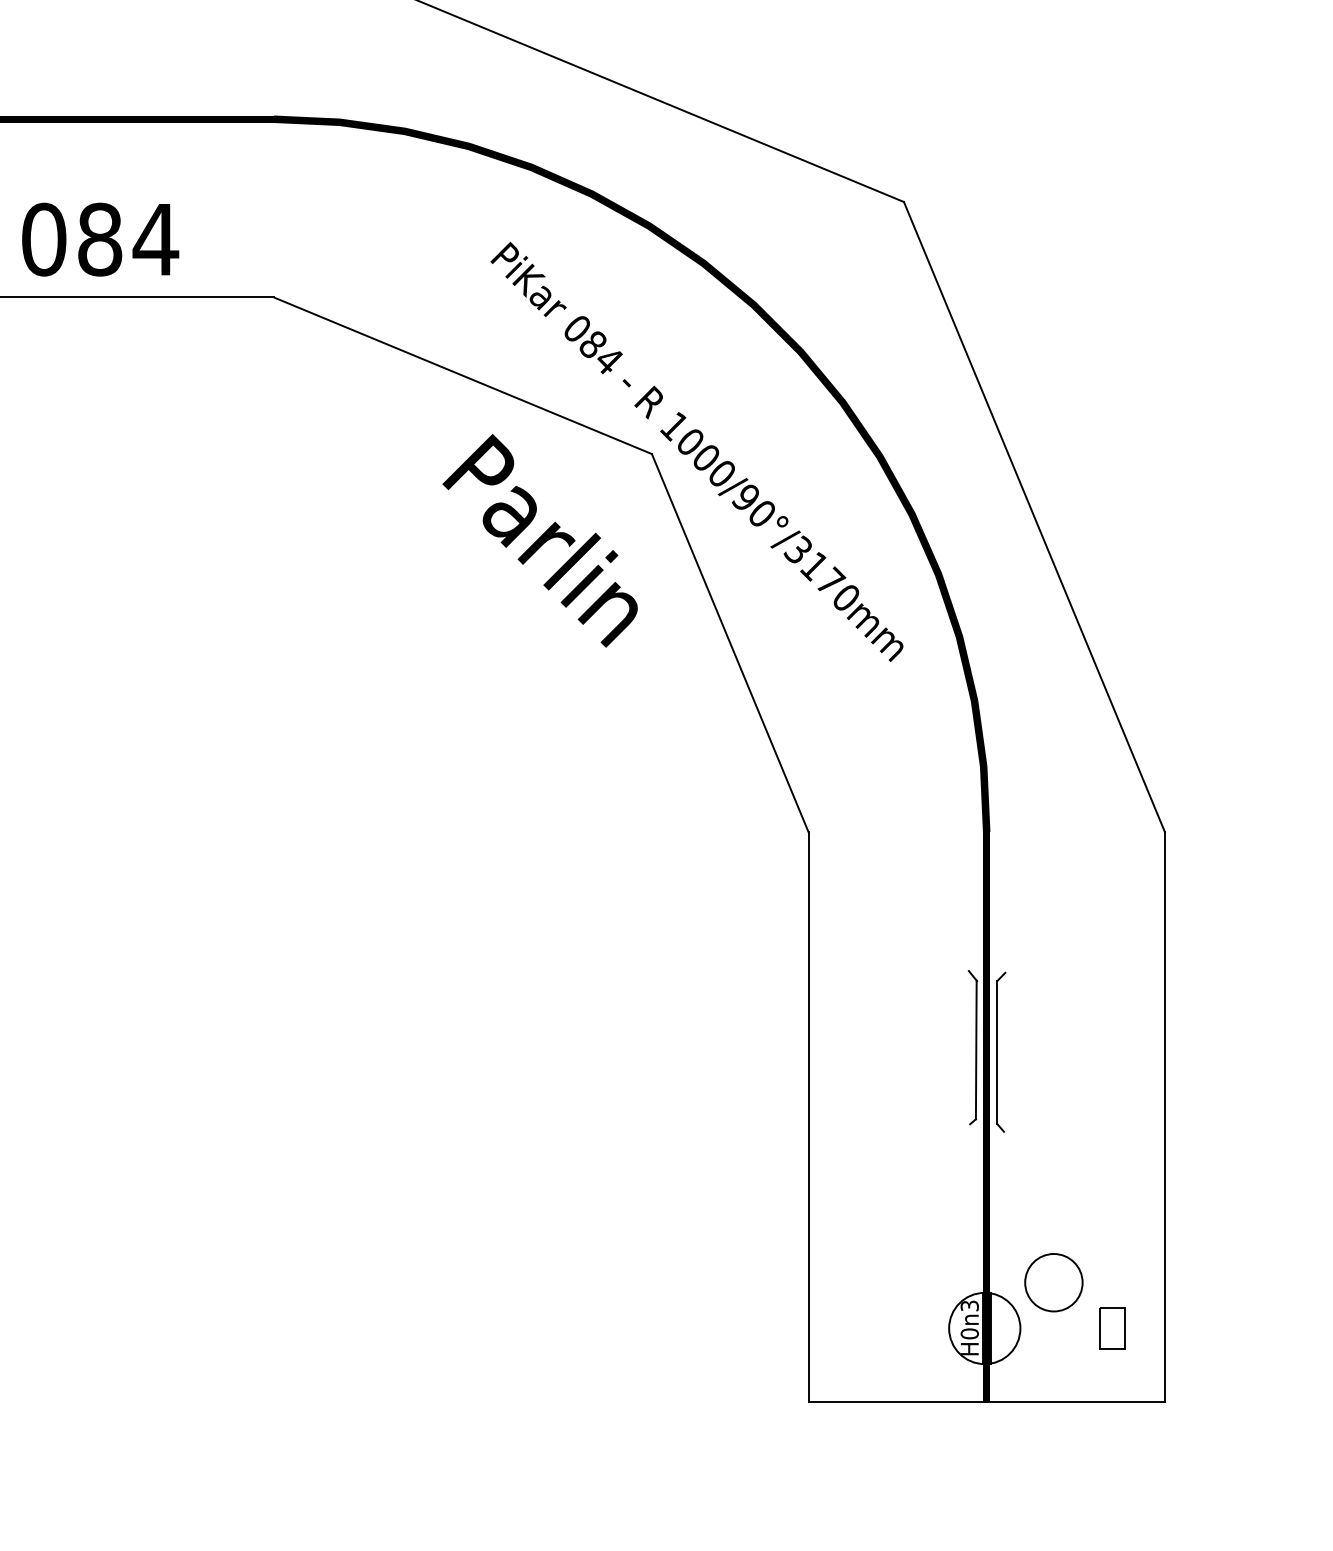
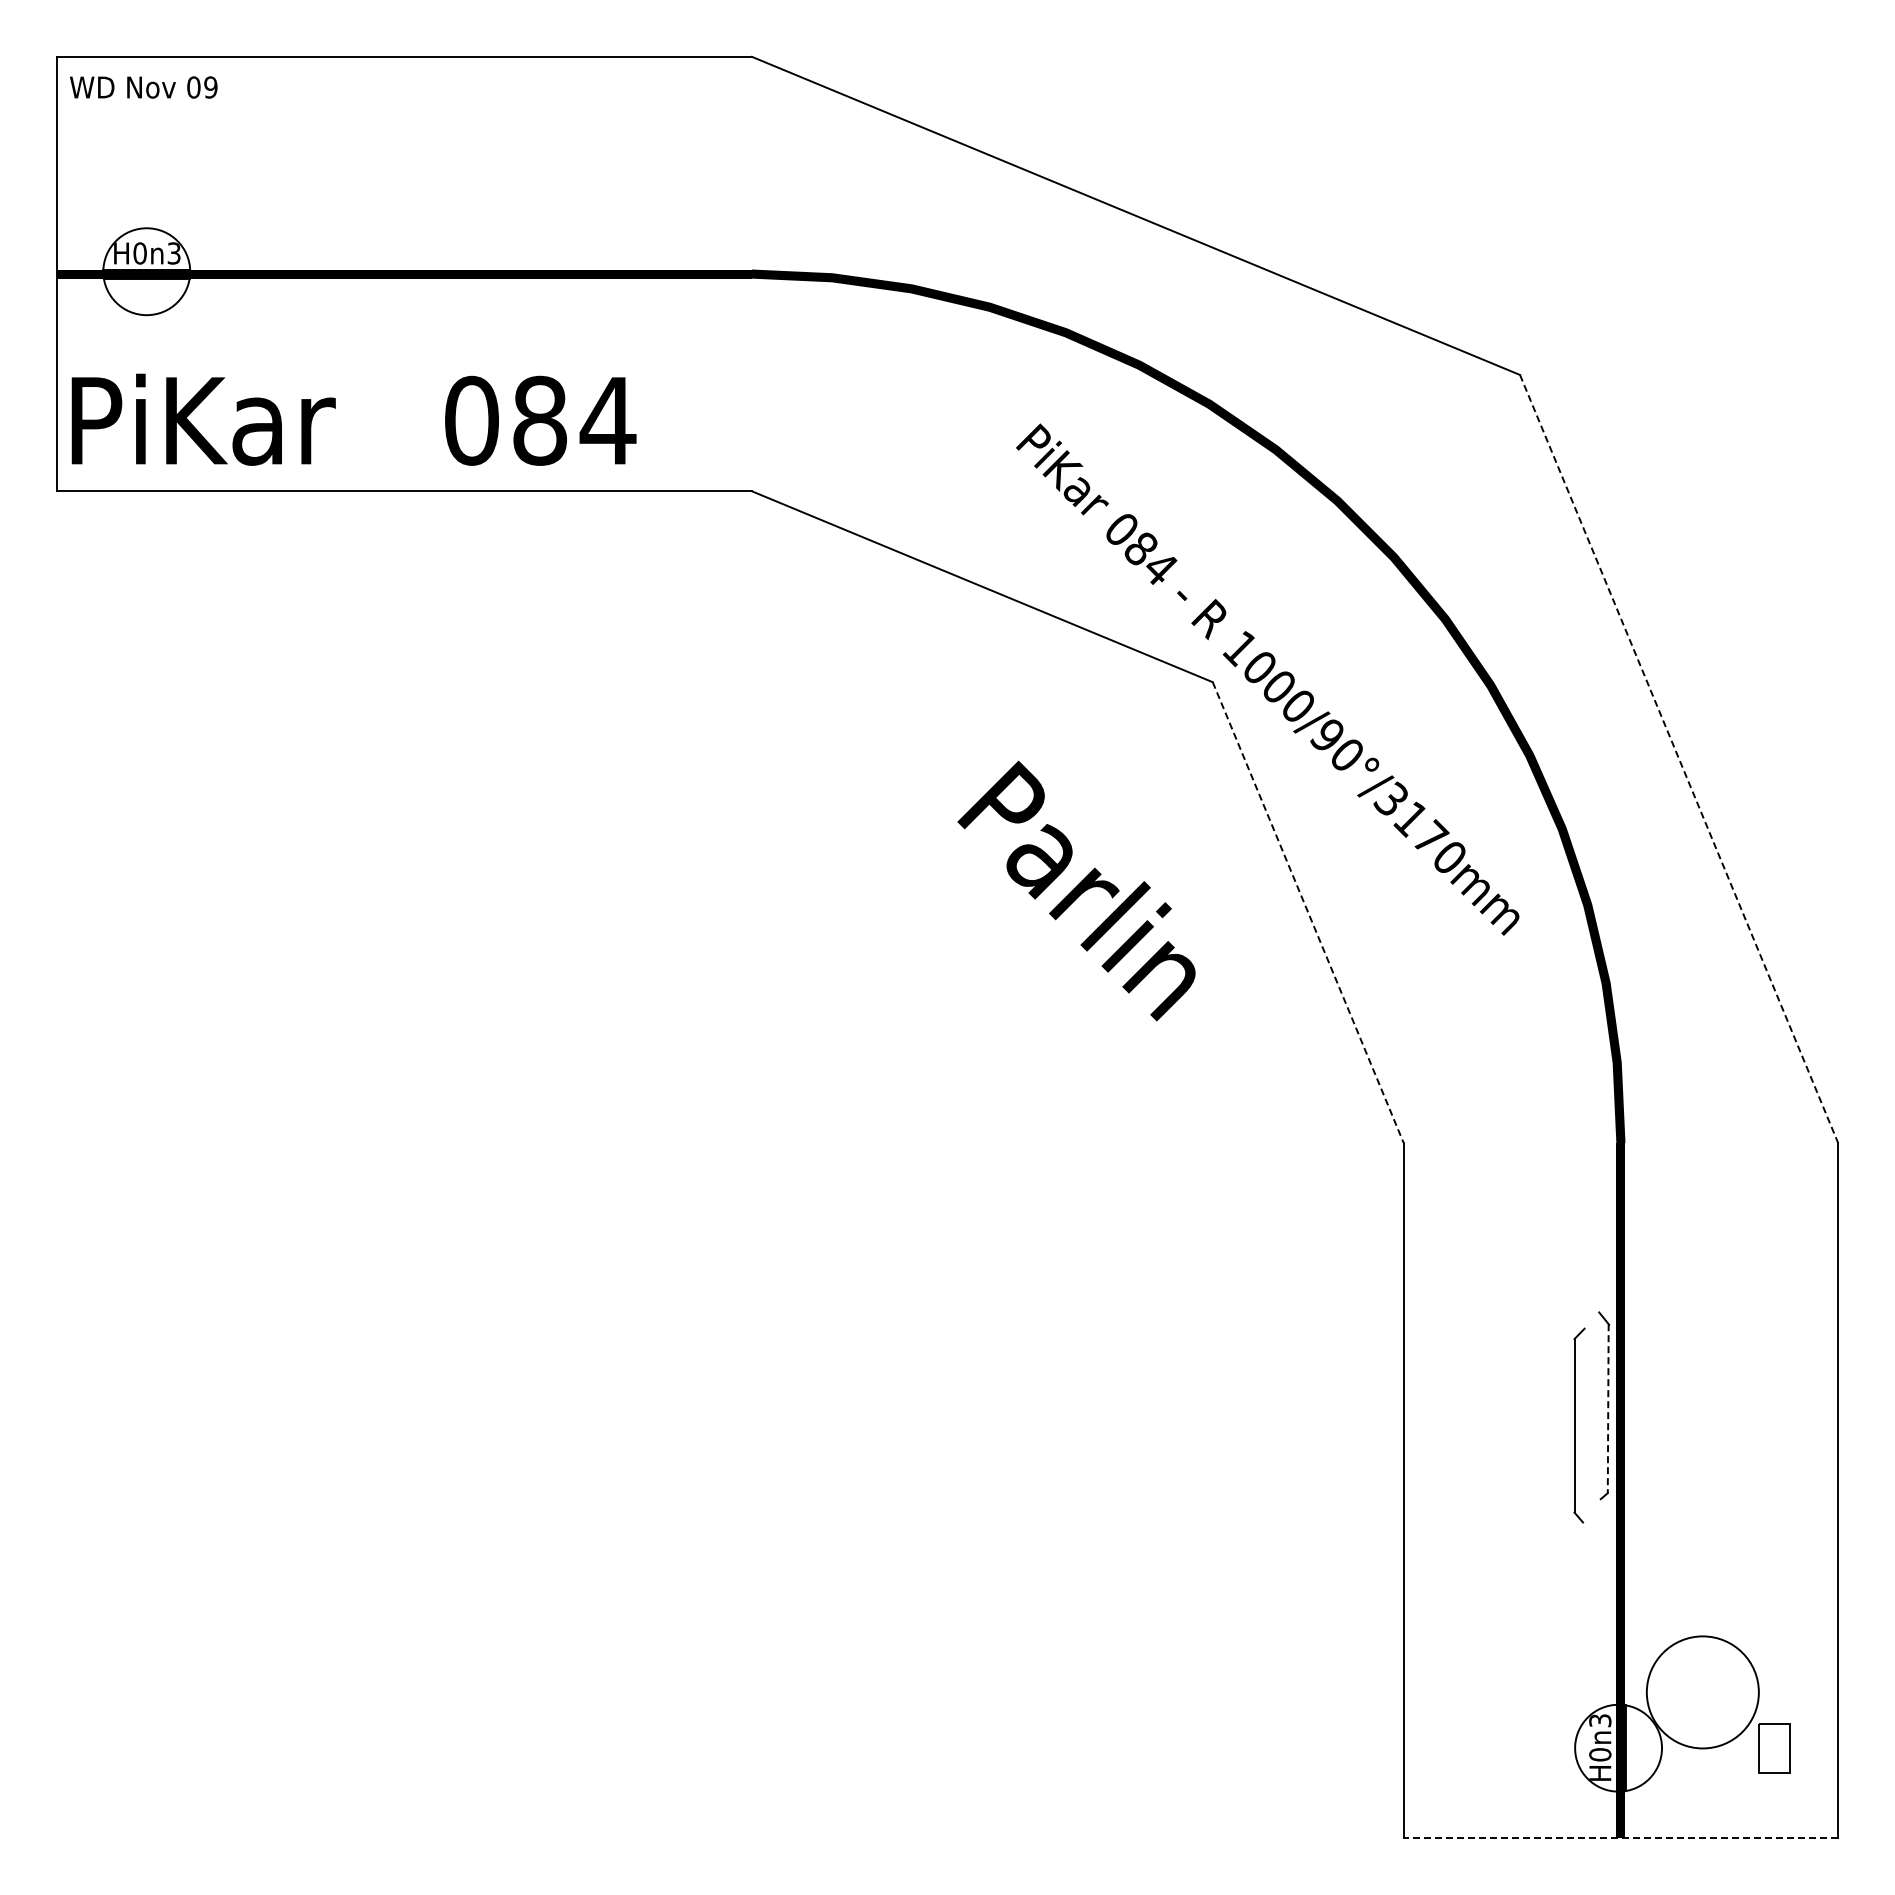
line: (1034, 516) -> (1679, 758), solid -> dashed
text: (540, 540) -> (1076, 890), moved
line: (730, 643) -> (1308, 913), solid -> dashed
line: (976, 1049) -> (1608, 1408), solid -> dashed
part: (1001, 1052) -> (1579, 1425), moved
circle: (1053, 1282) -> (1702, 1692), size x1.6
line: (986, 1402) -> (1620, 1838), solid -> dashed

